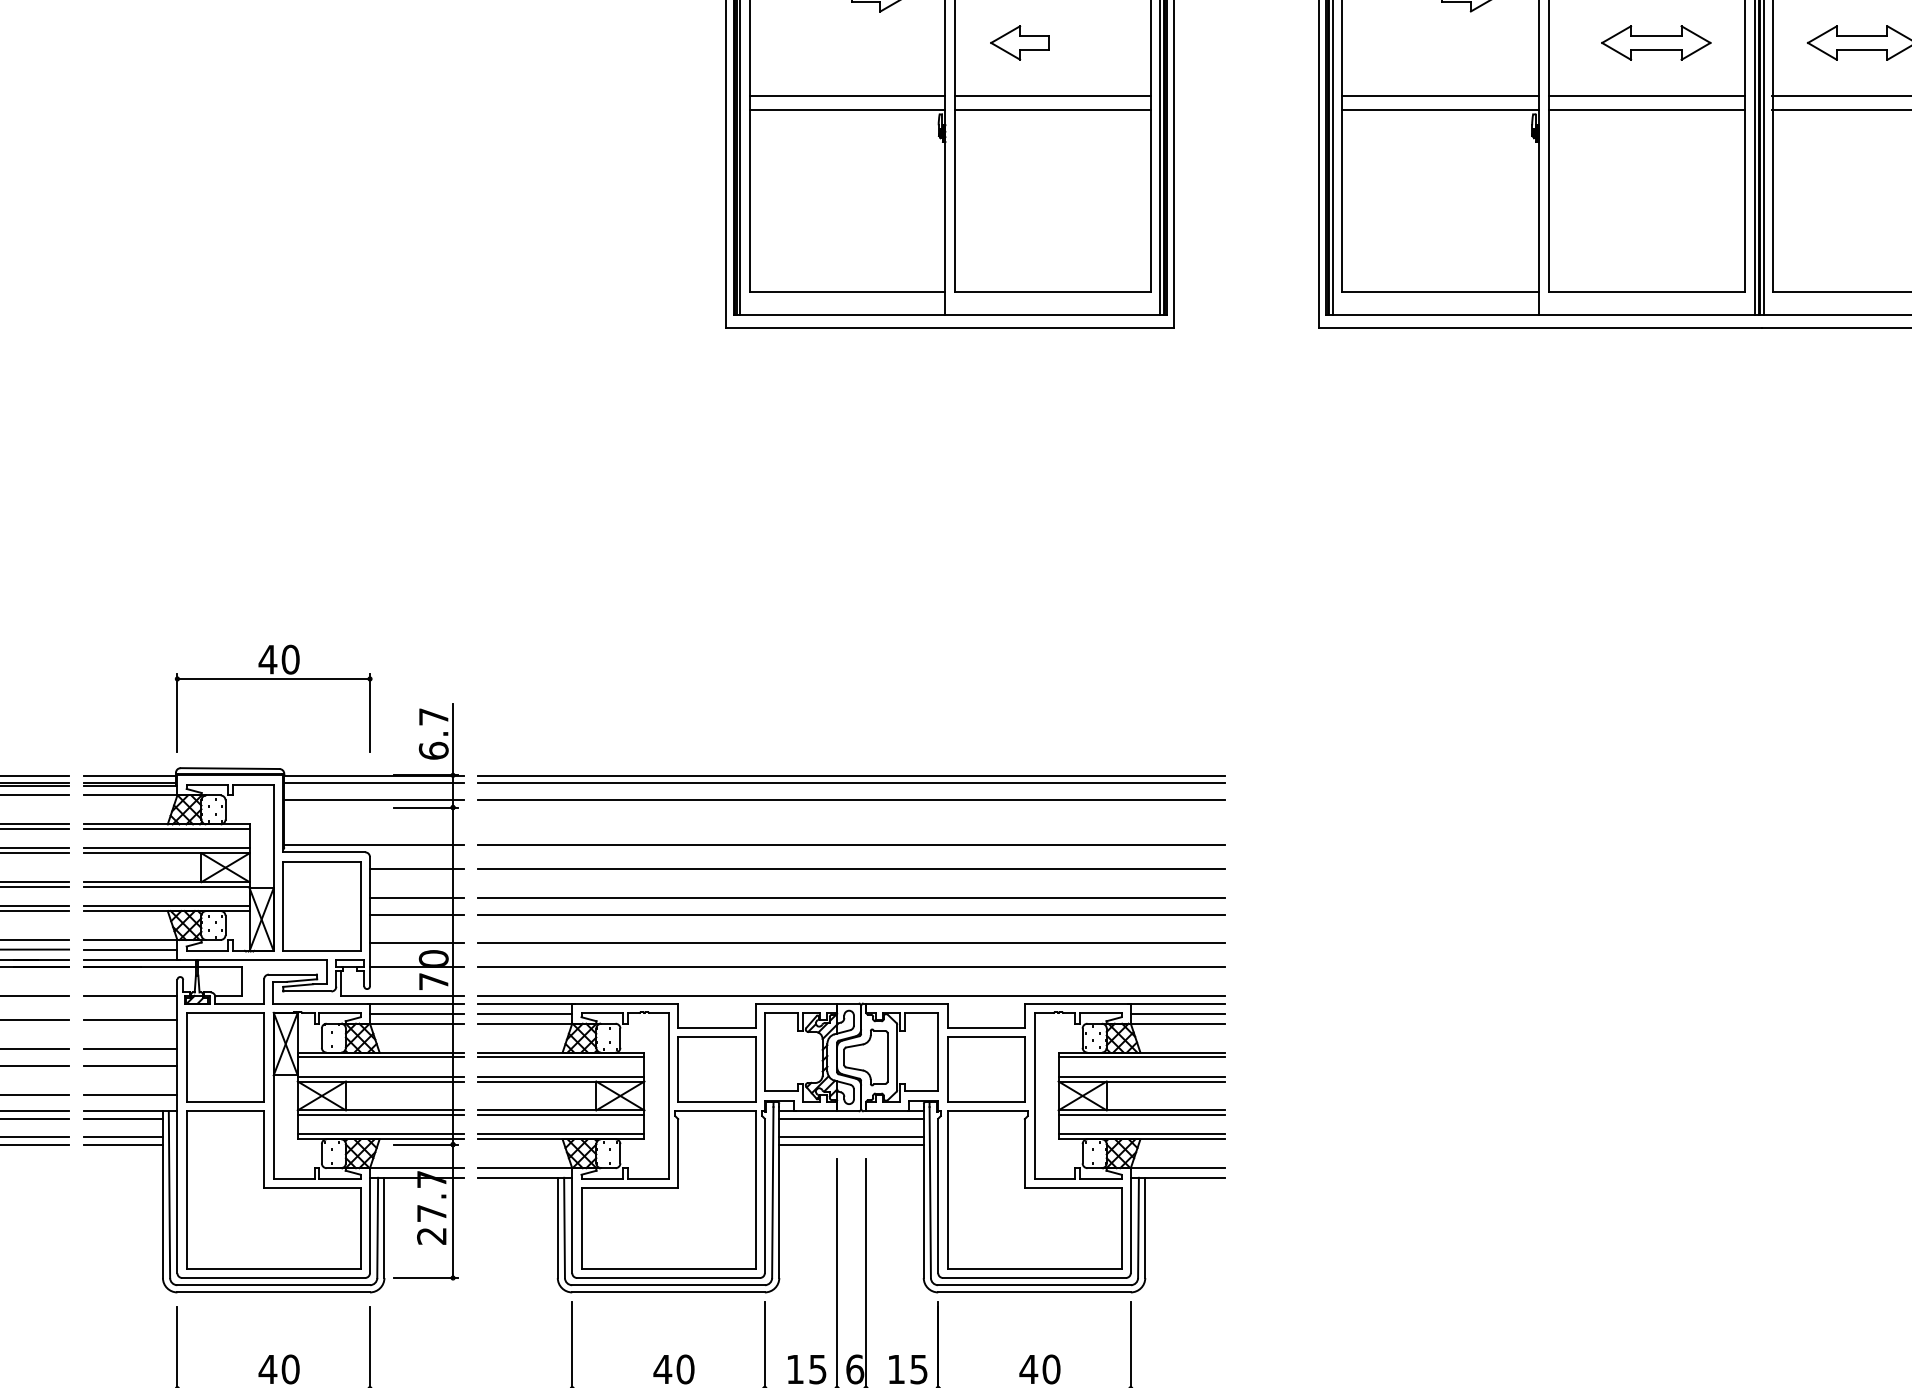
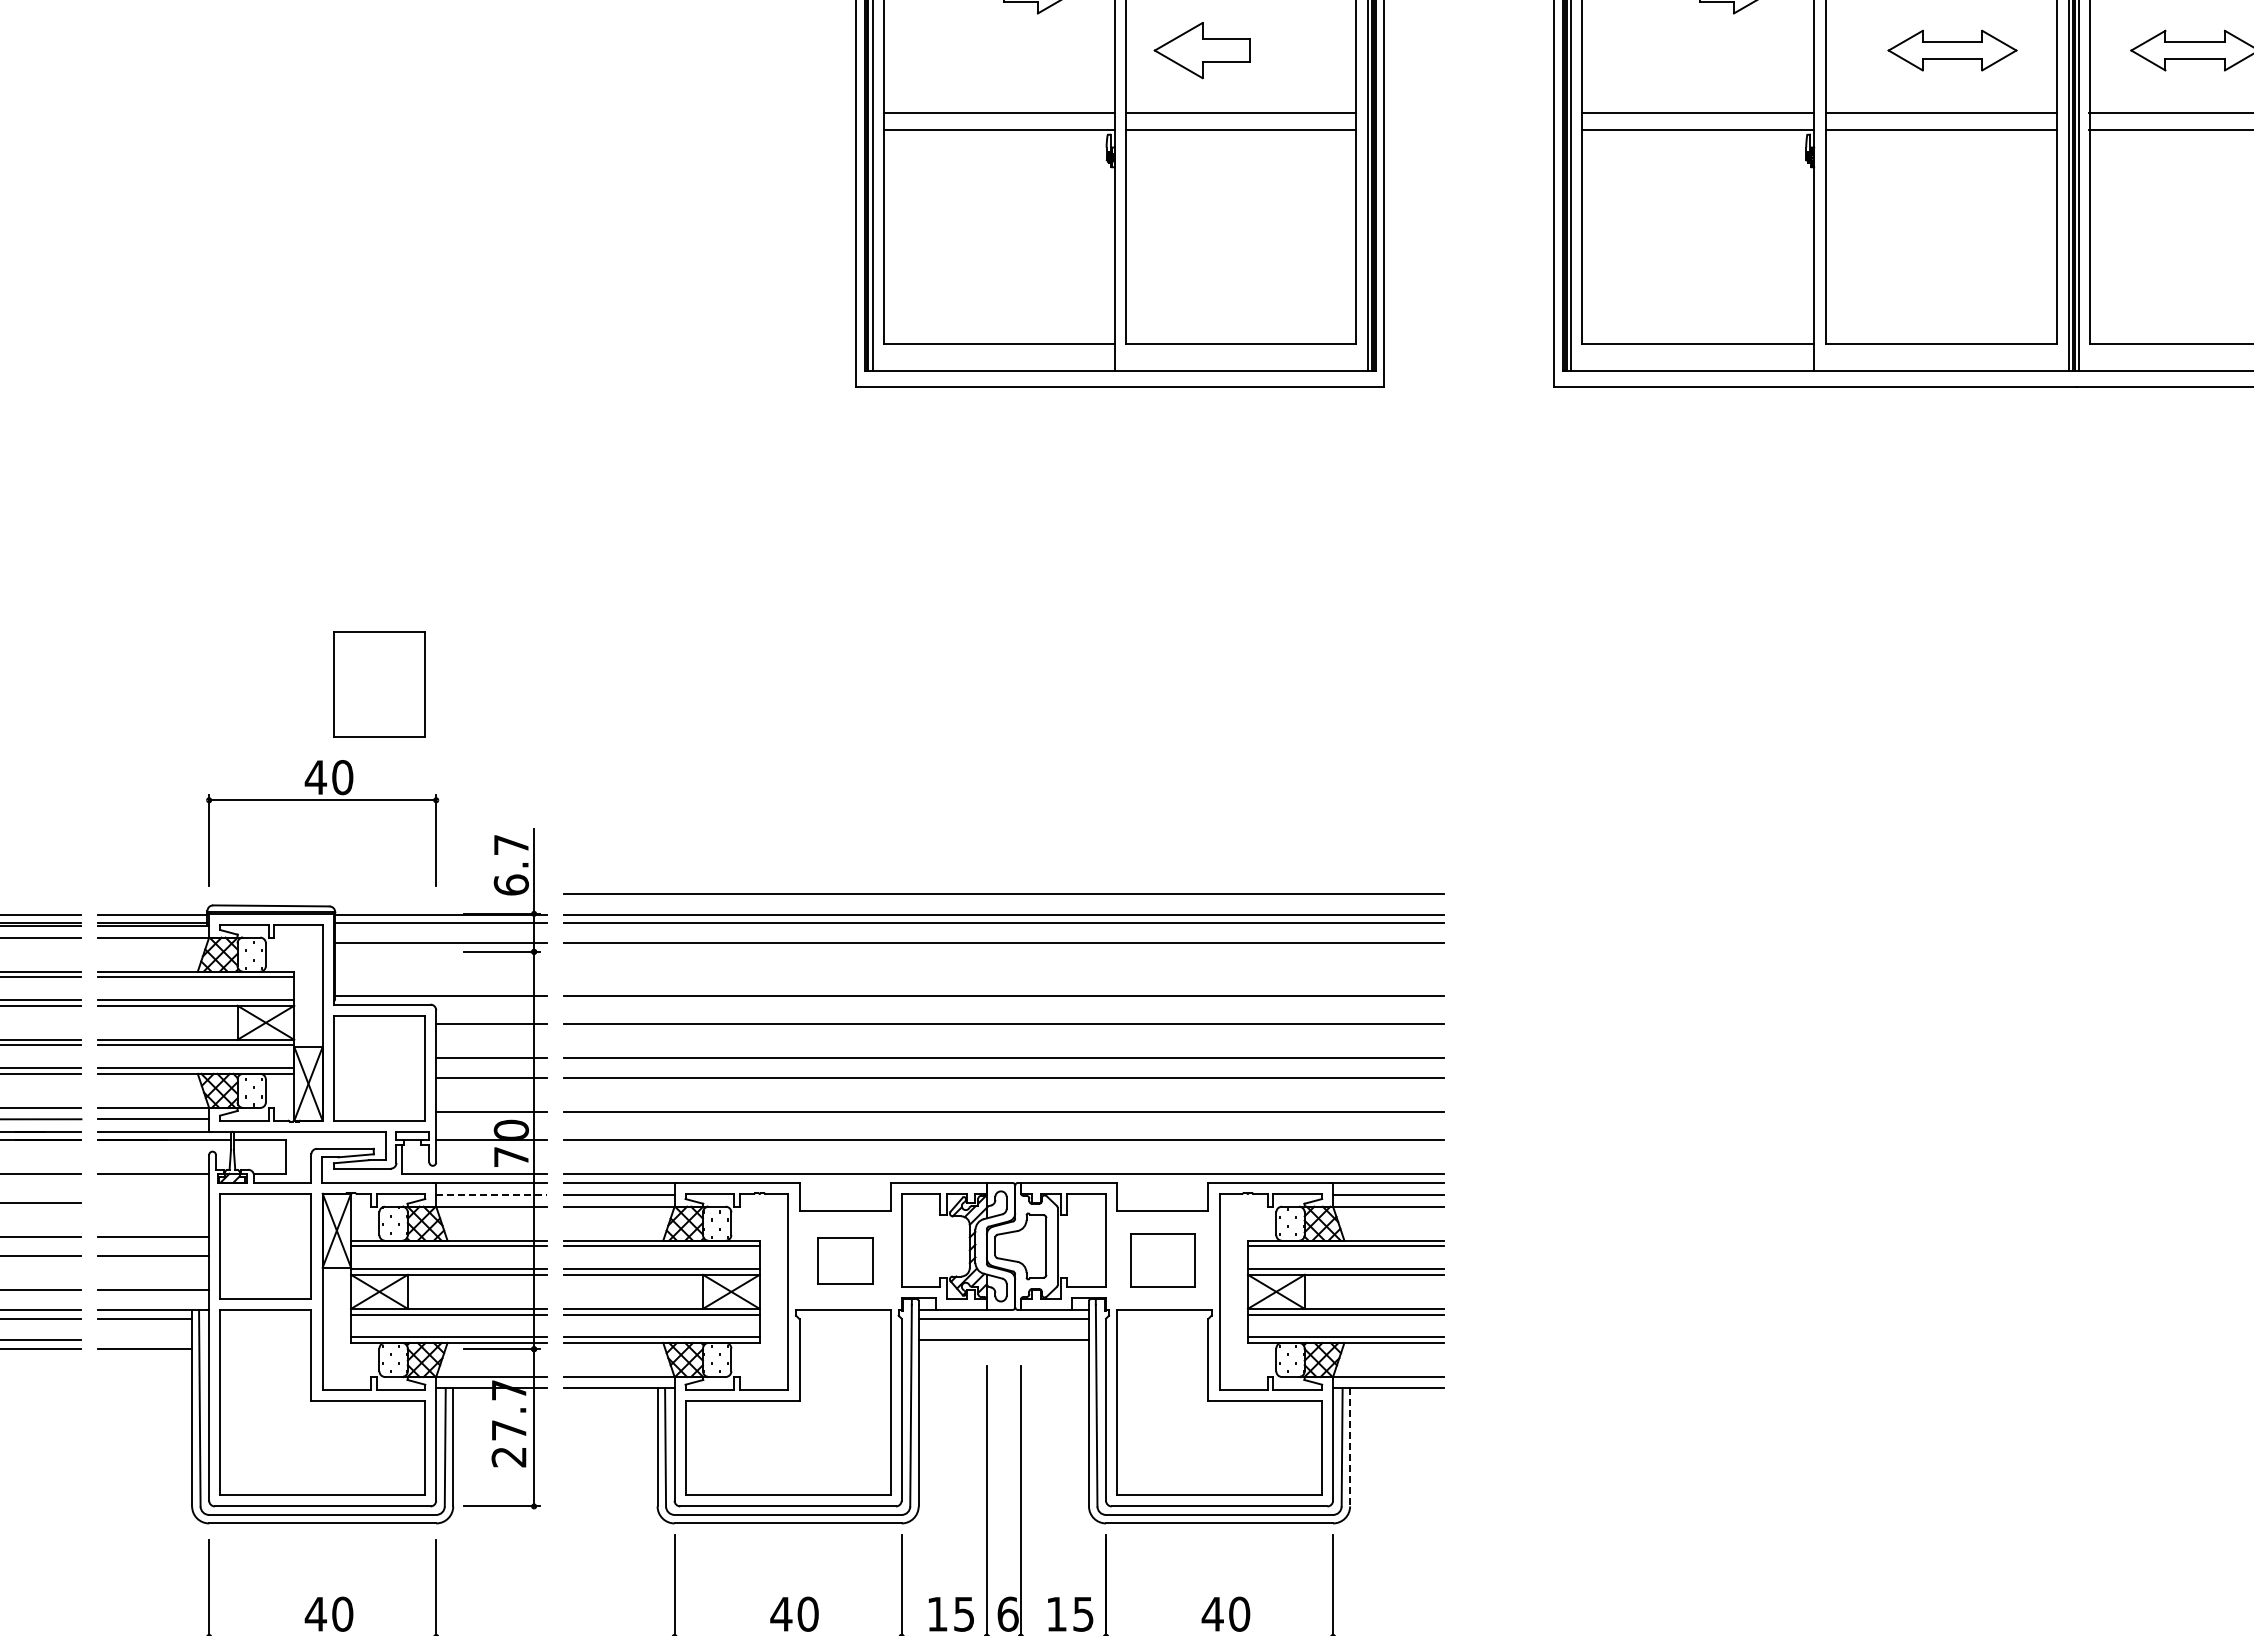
part: (1020, 42) -> (1202, 50), size x1.4
part: (321, 580) -> (379, 684), added
line: (851, 758) -> (1003, 893), added
line: (417, 1014) -> (492, 1195), solid -> dashed
line: (130, 1020) -> (153, 1202), removed
part: (717, 1069) -> (845, 1260), size x0.6
part: (986, 1069) -> (1162, 1260), size x0.7
line: (123, 1136) -> (145, 1339), removed
line: (851, 1144) -> (1003, 1349), removed
line: (1145, 1228) -> (1350, 1447), solid -> dashed

